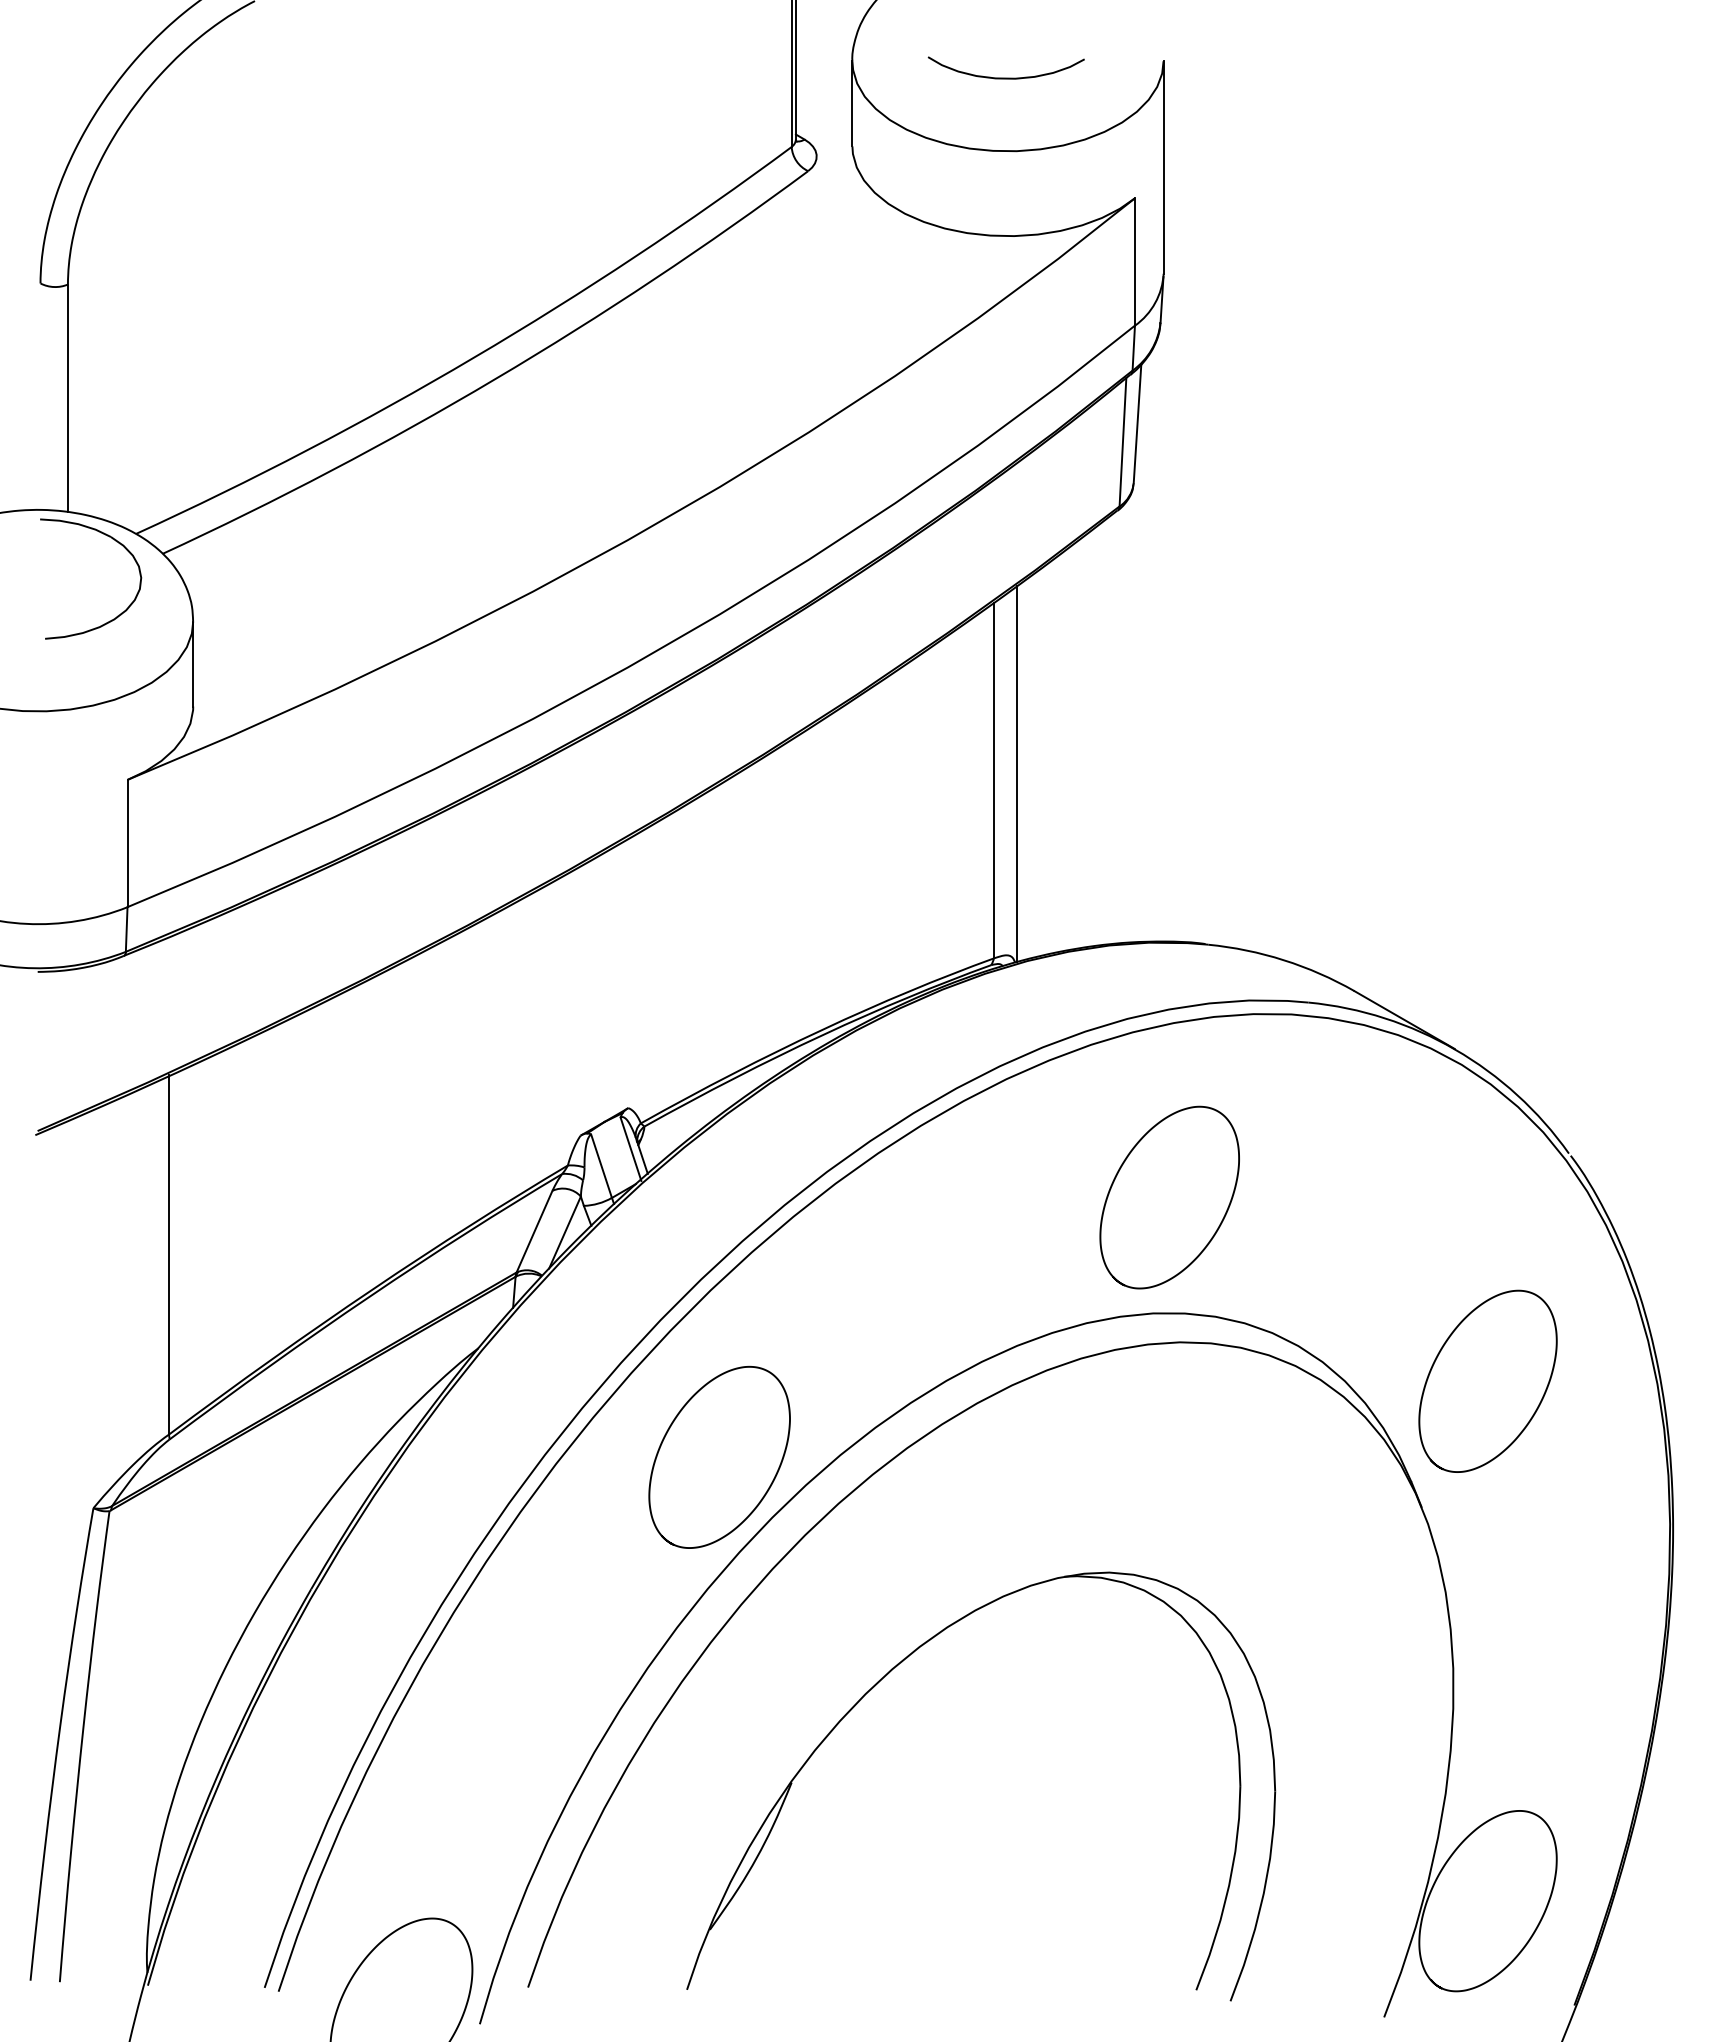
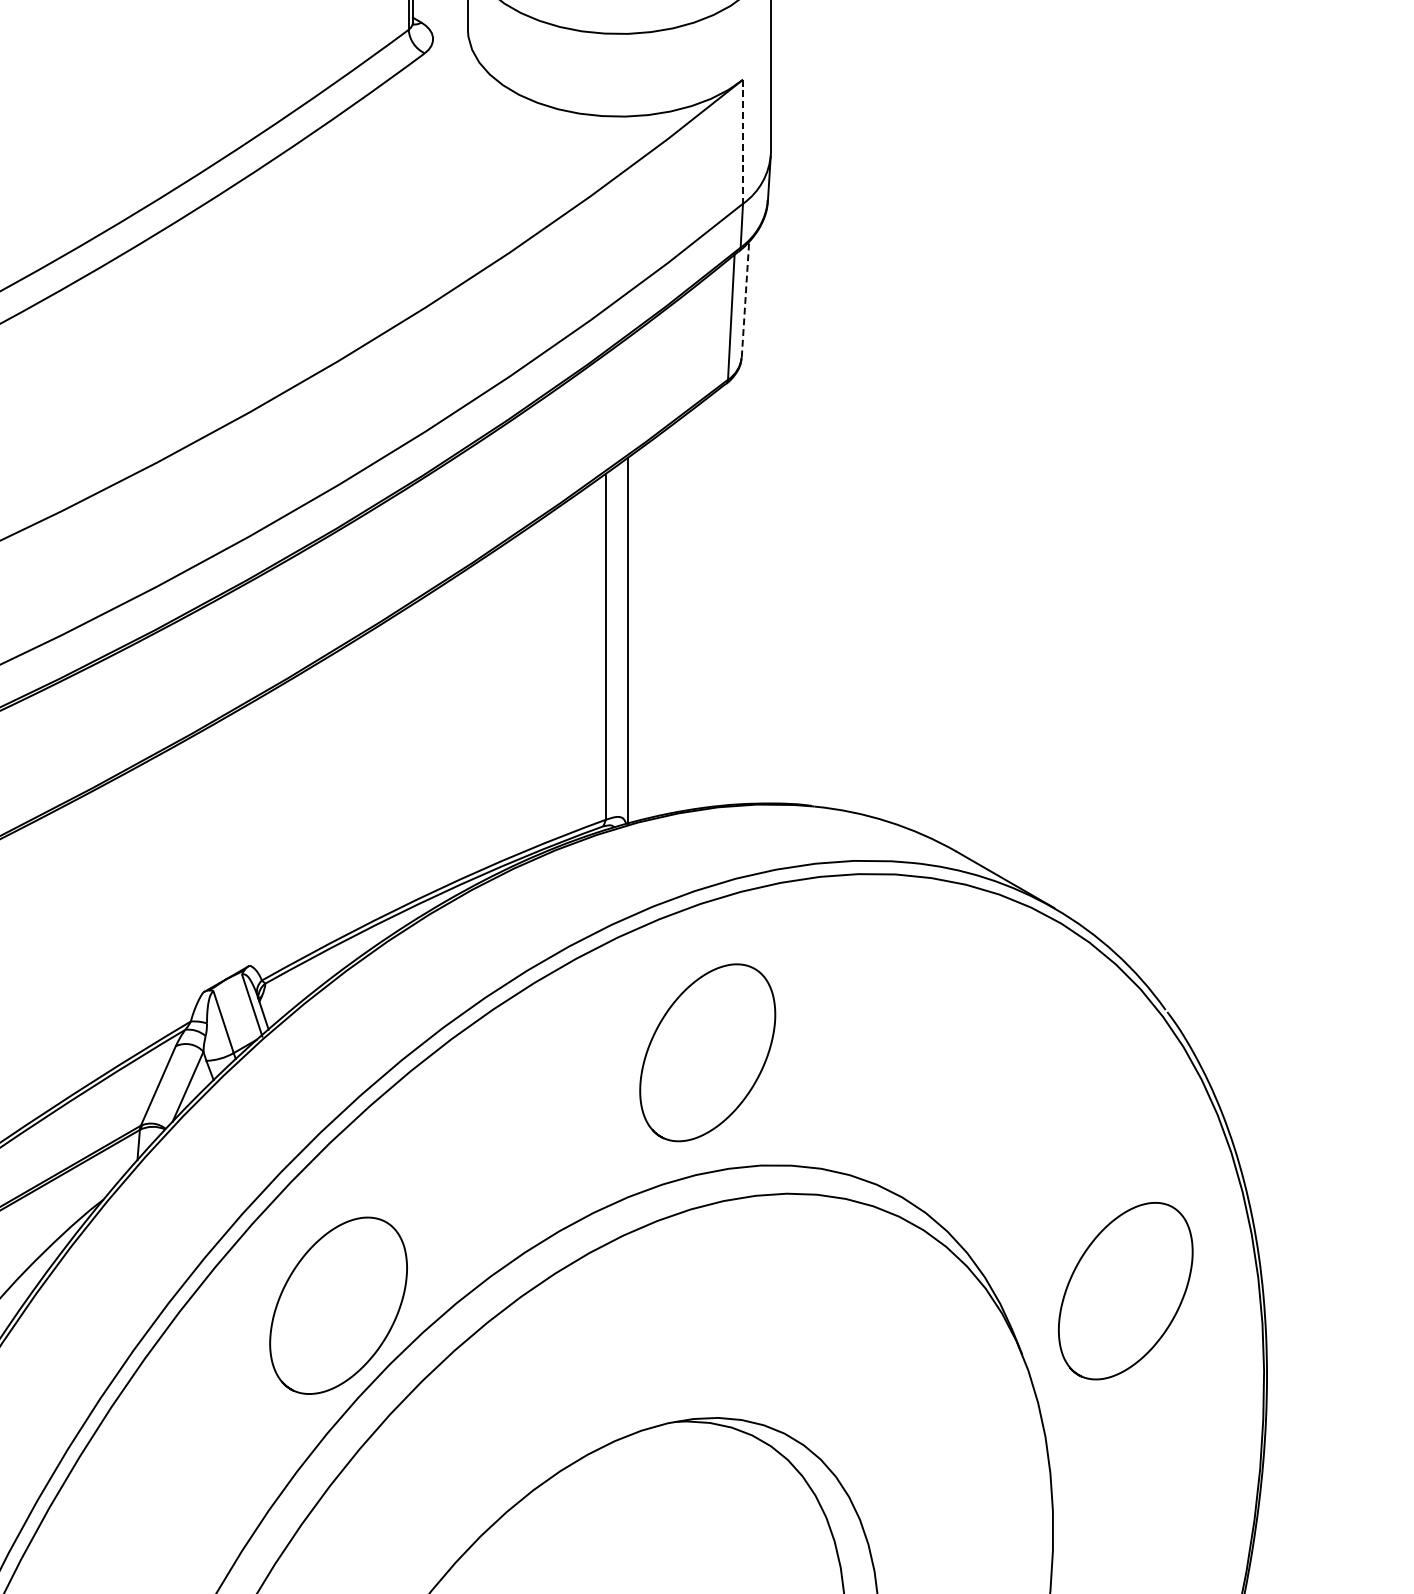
line: (1134, 261) -> (742, 141), solid -> dashed
line: (1137, 423) -> (745, 299), solid -> dashed
curve: (1121, 1168) -> (660, 1024), moved
curve: (1441, 1351) -> (1080, 1262), moved

